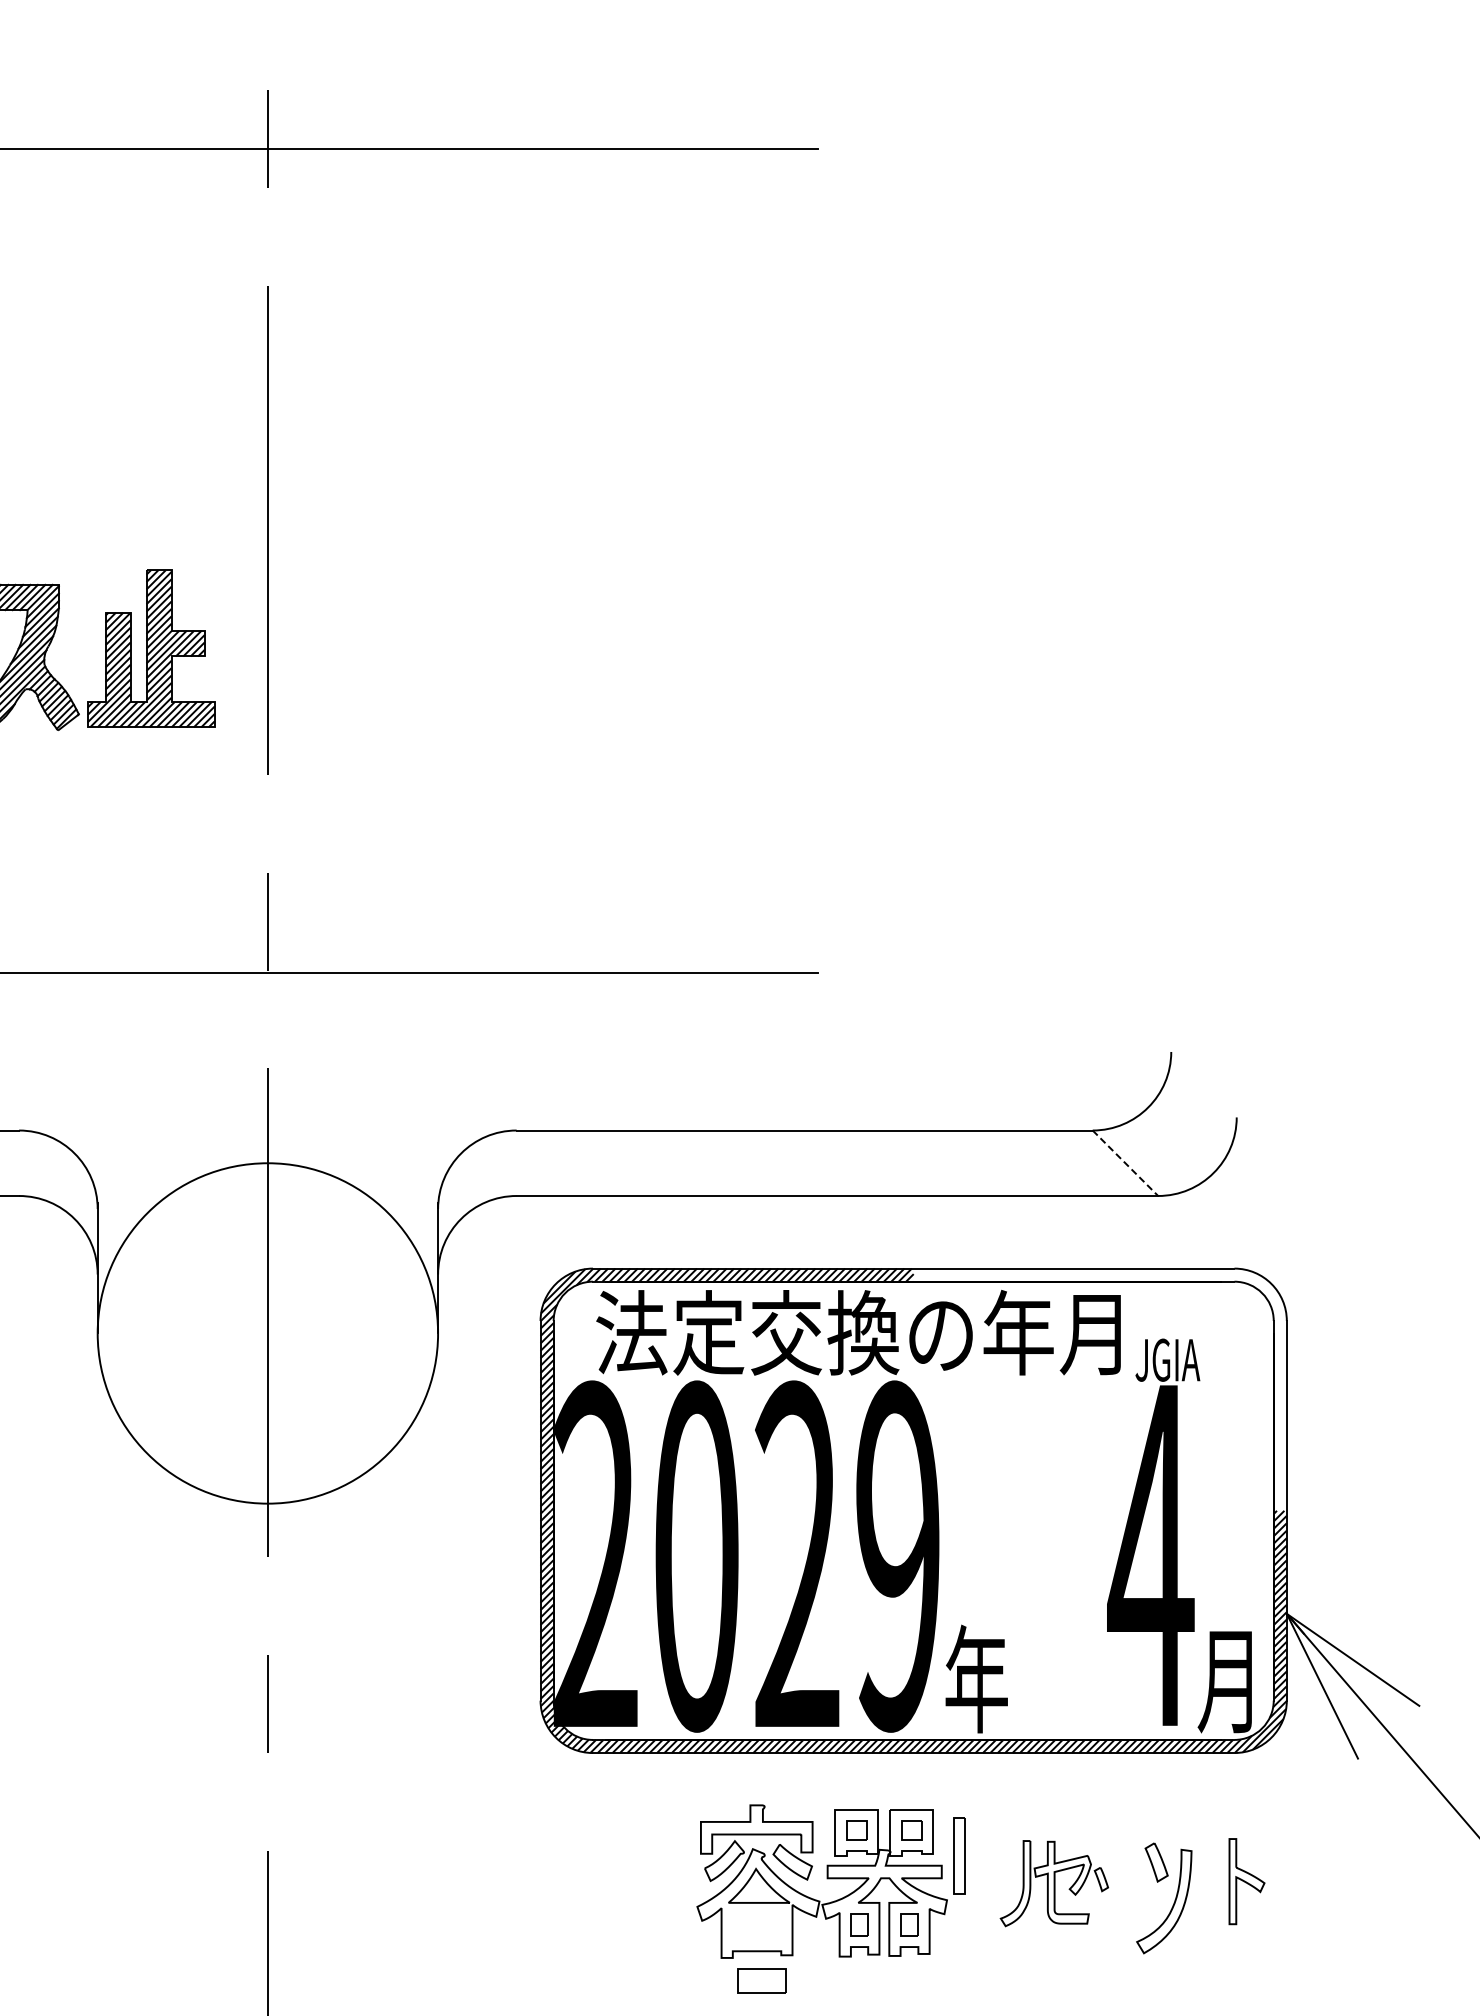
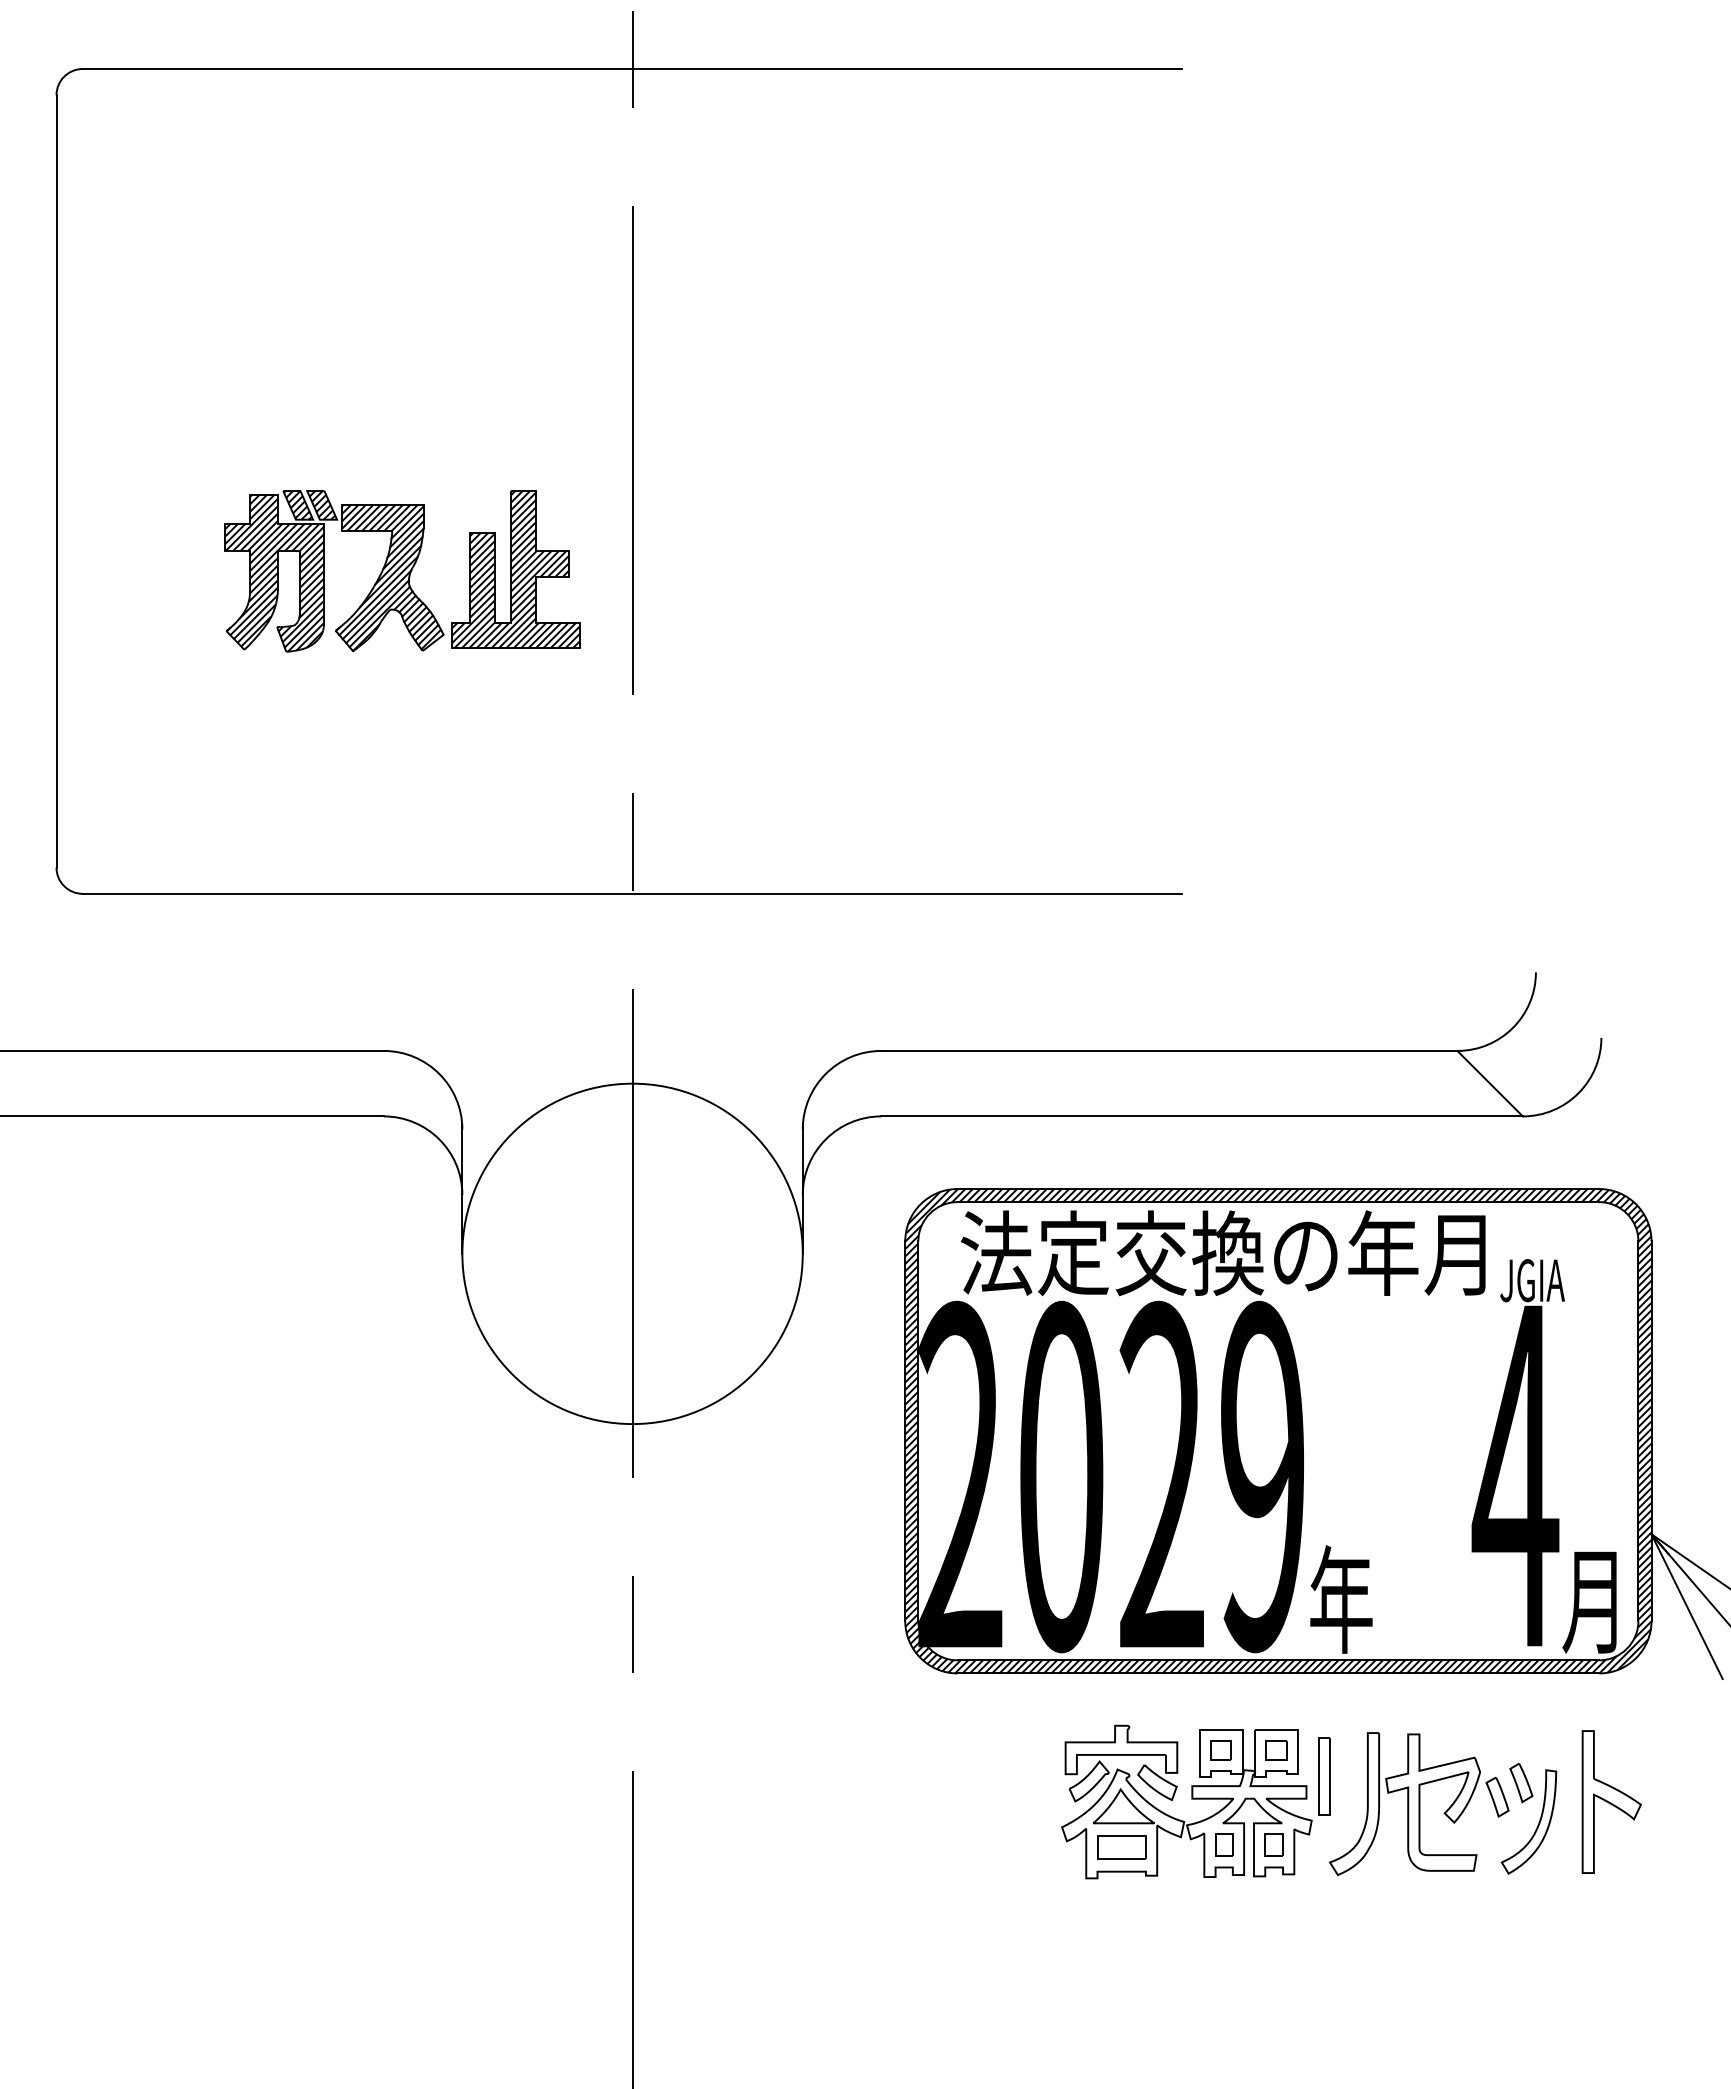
line: (1125, 1164) -> (1490, 1084), dashed -> solid
hatch: (1099, 1390) -> (1464, 1310), added
part: (1246, 1881) -> (1611, 1801), size x1.67
part: (1053, 1883) -> (1418, 1803), size x1.67
part: (761, 1981) -> (1121, 1847), moved

